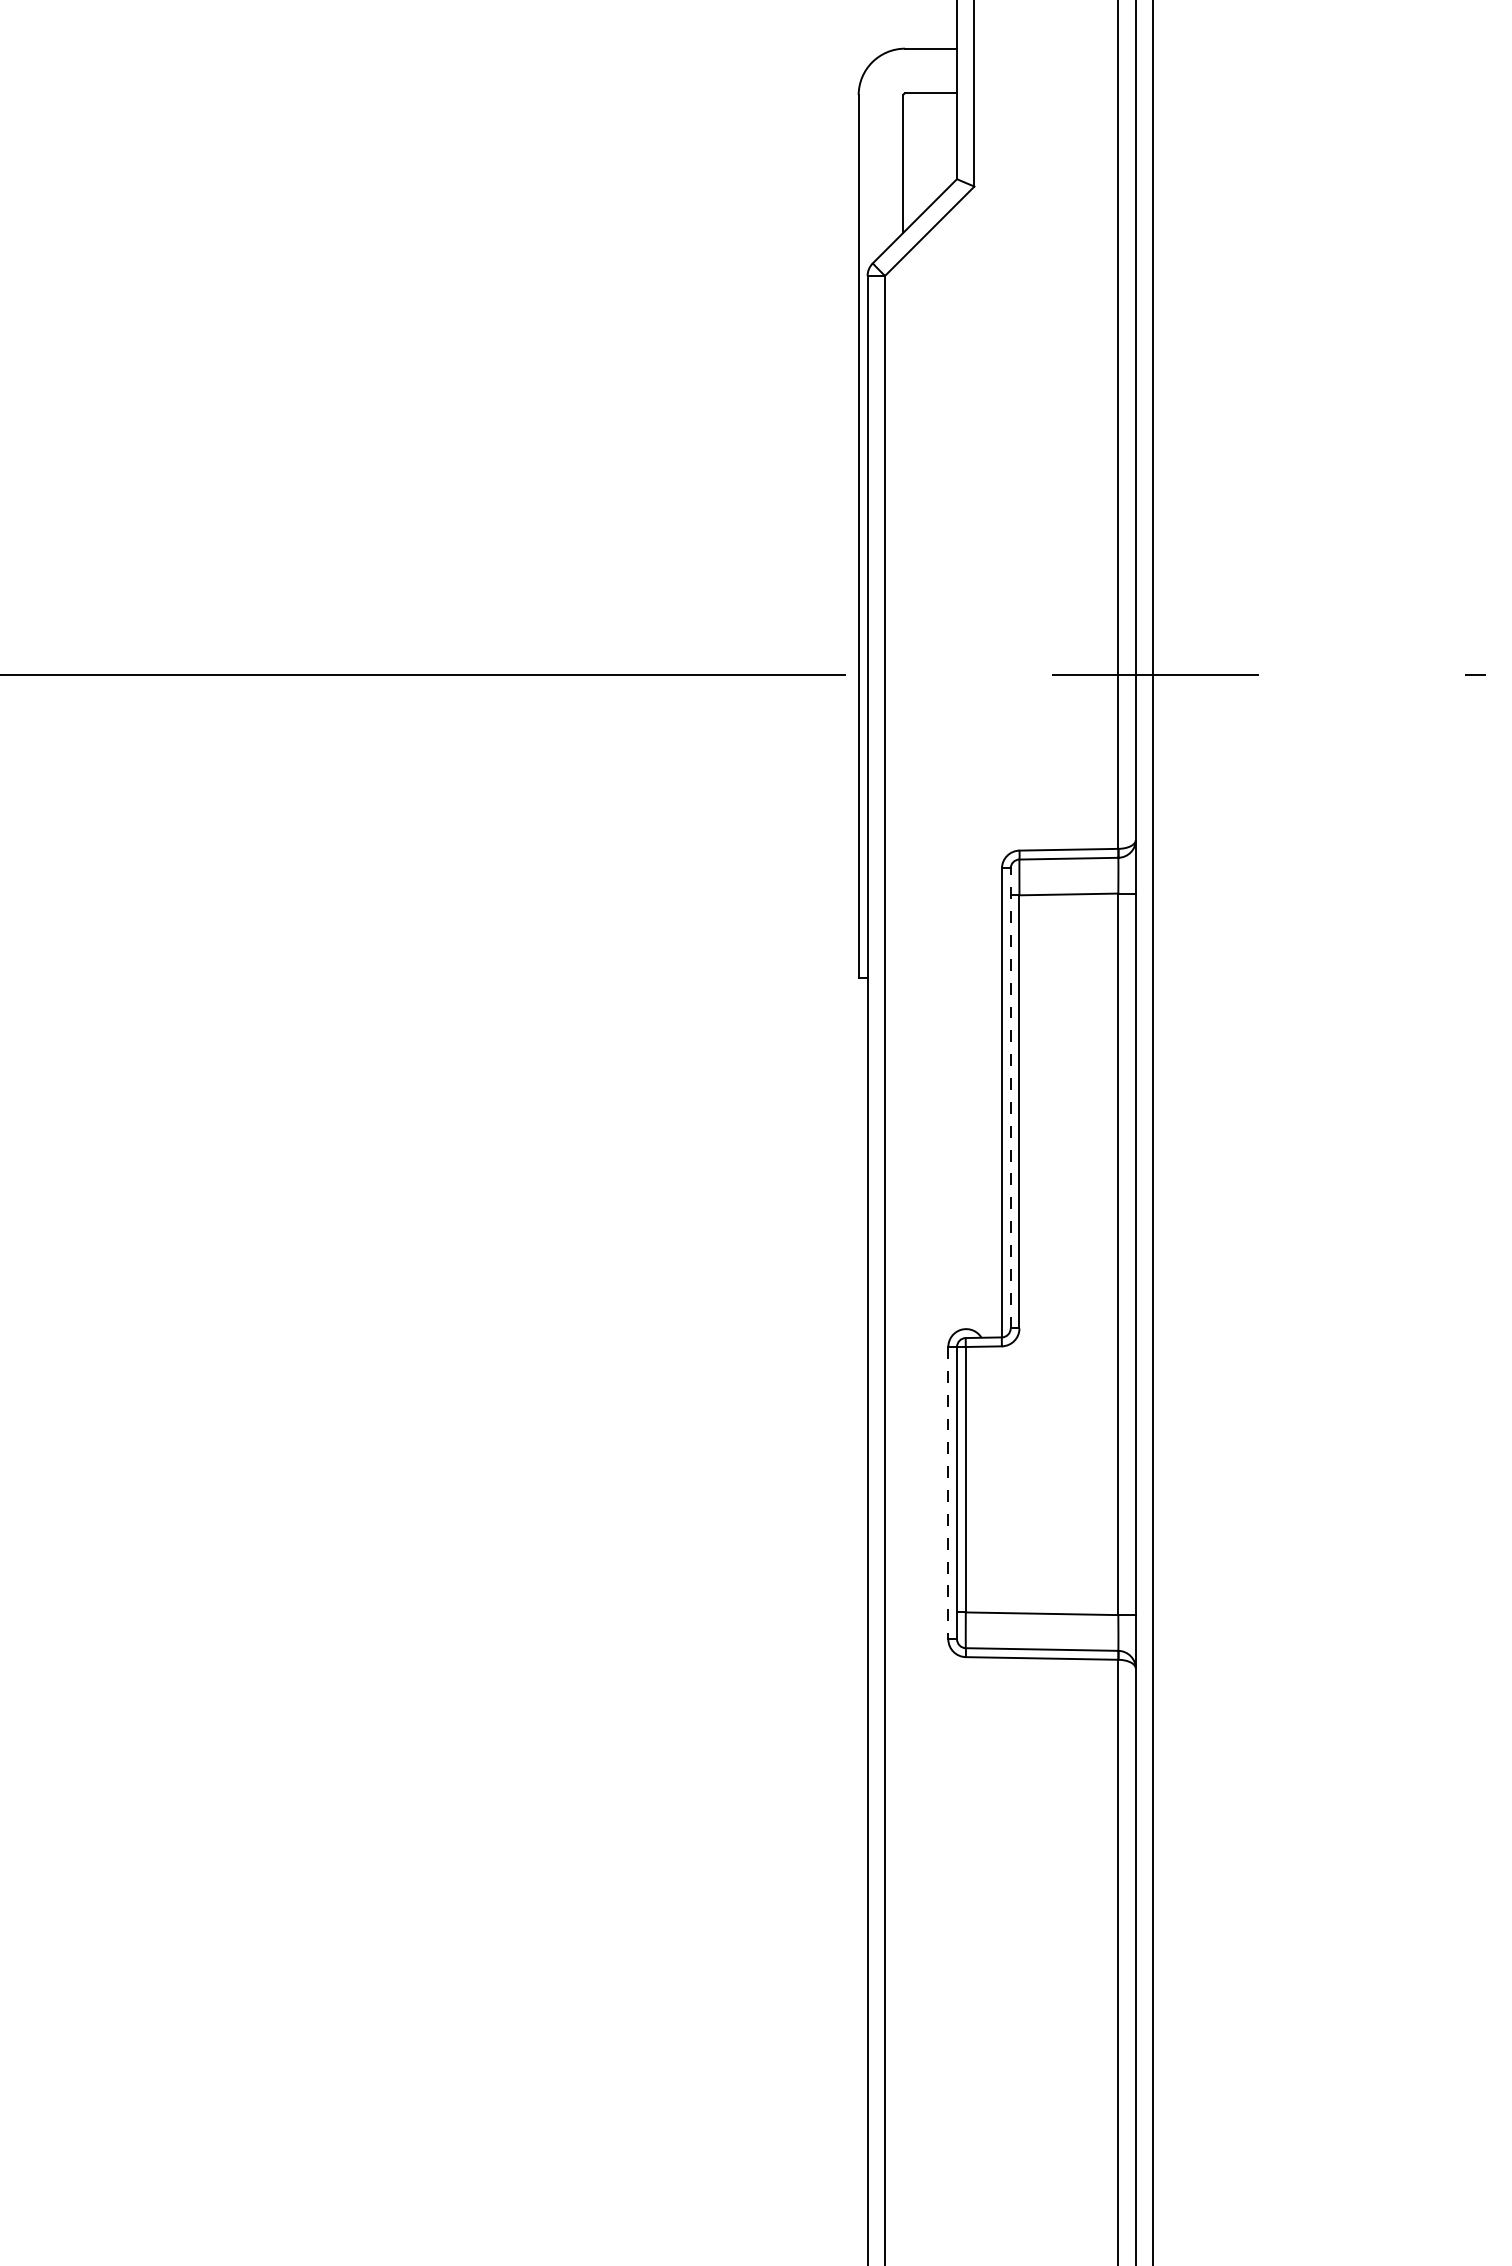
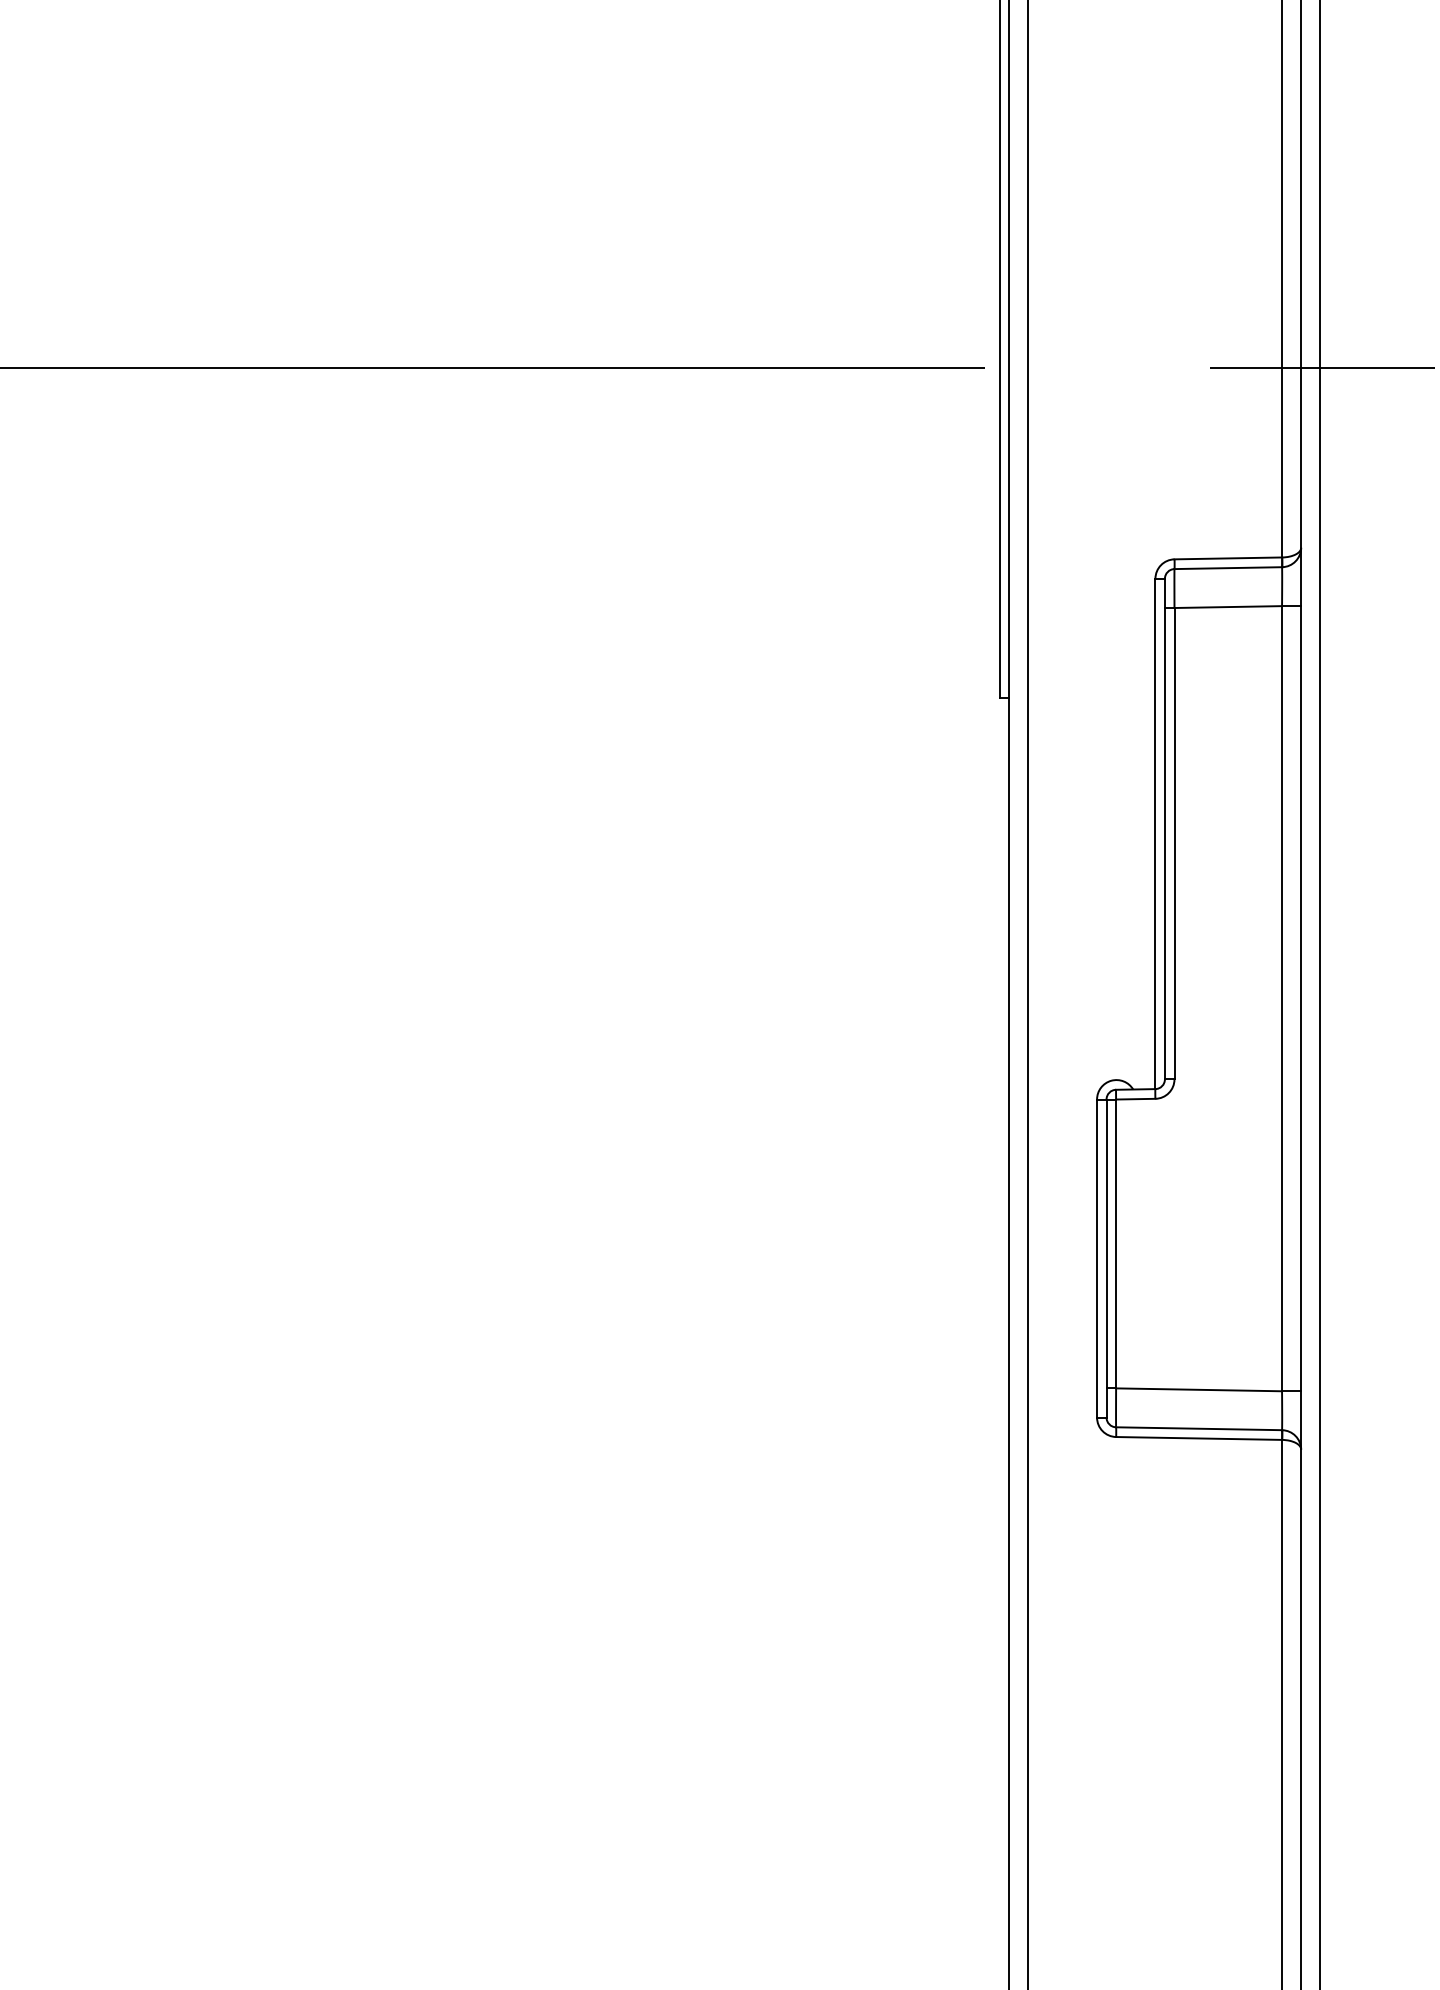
line: (1010, 1098) -> (1164, 829), dashed -> solid
line: (948, 1493) -> (1097, 1258), dashed -> solid

